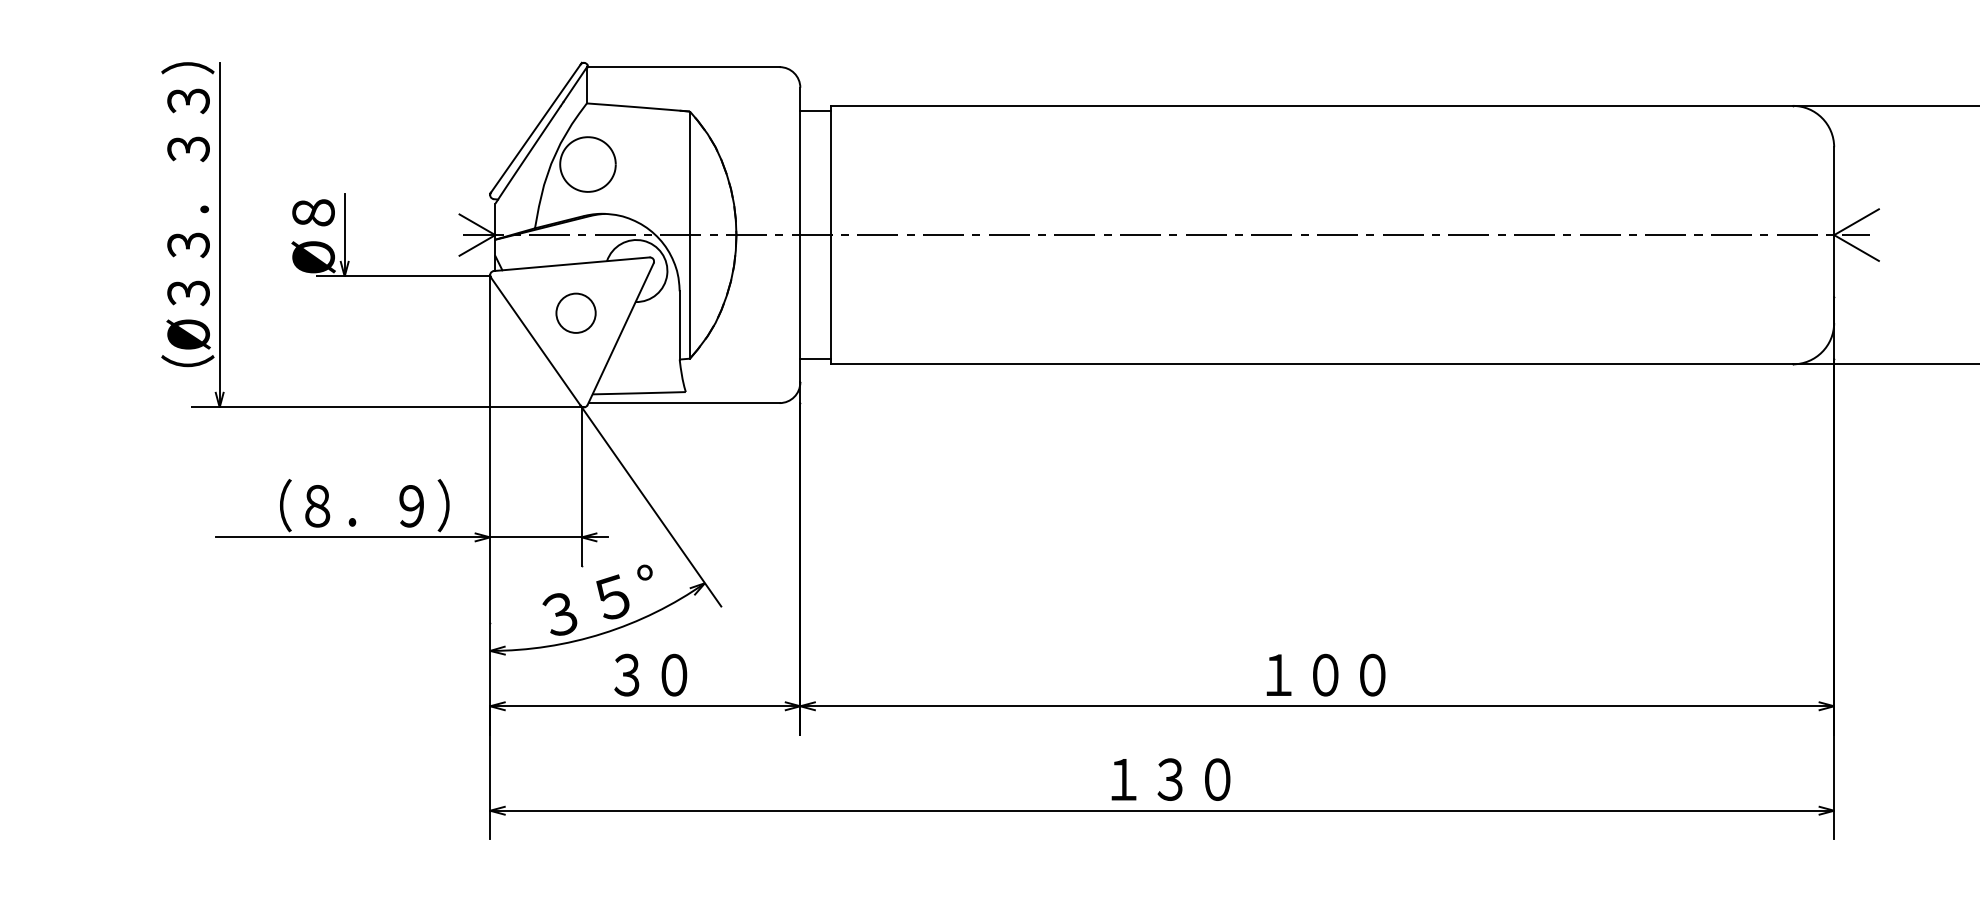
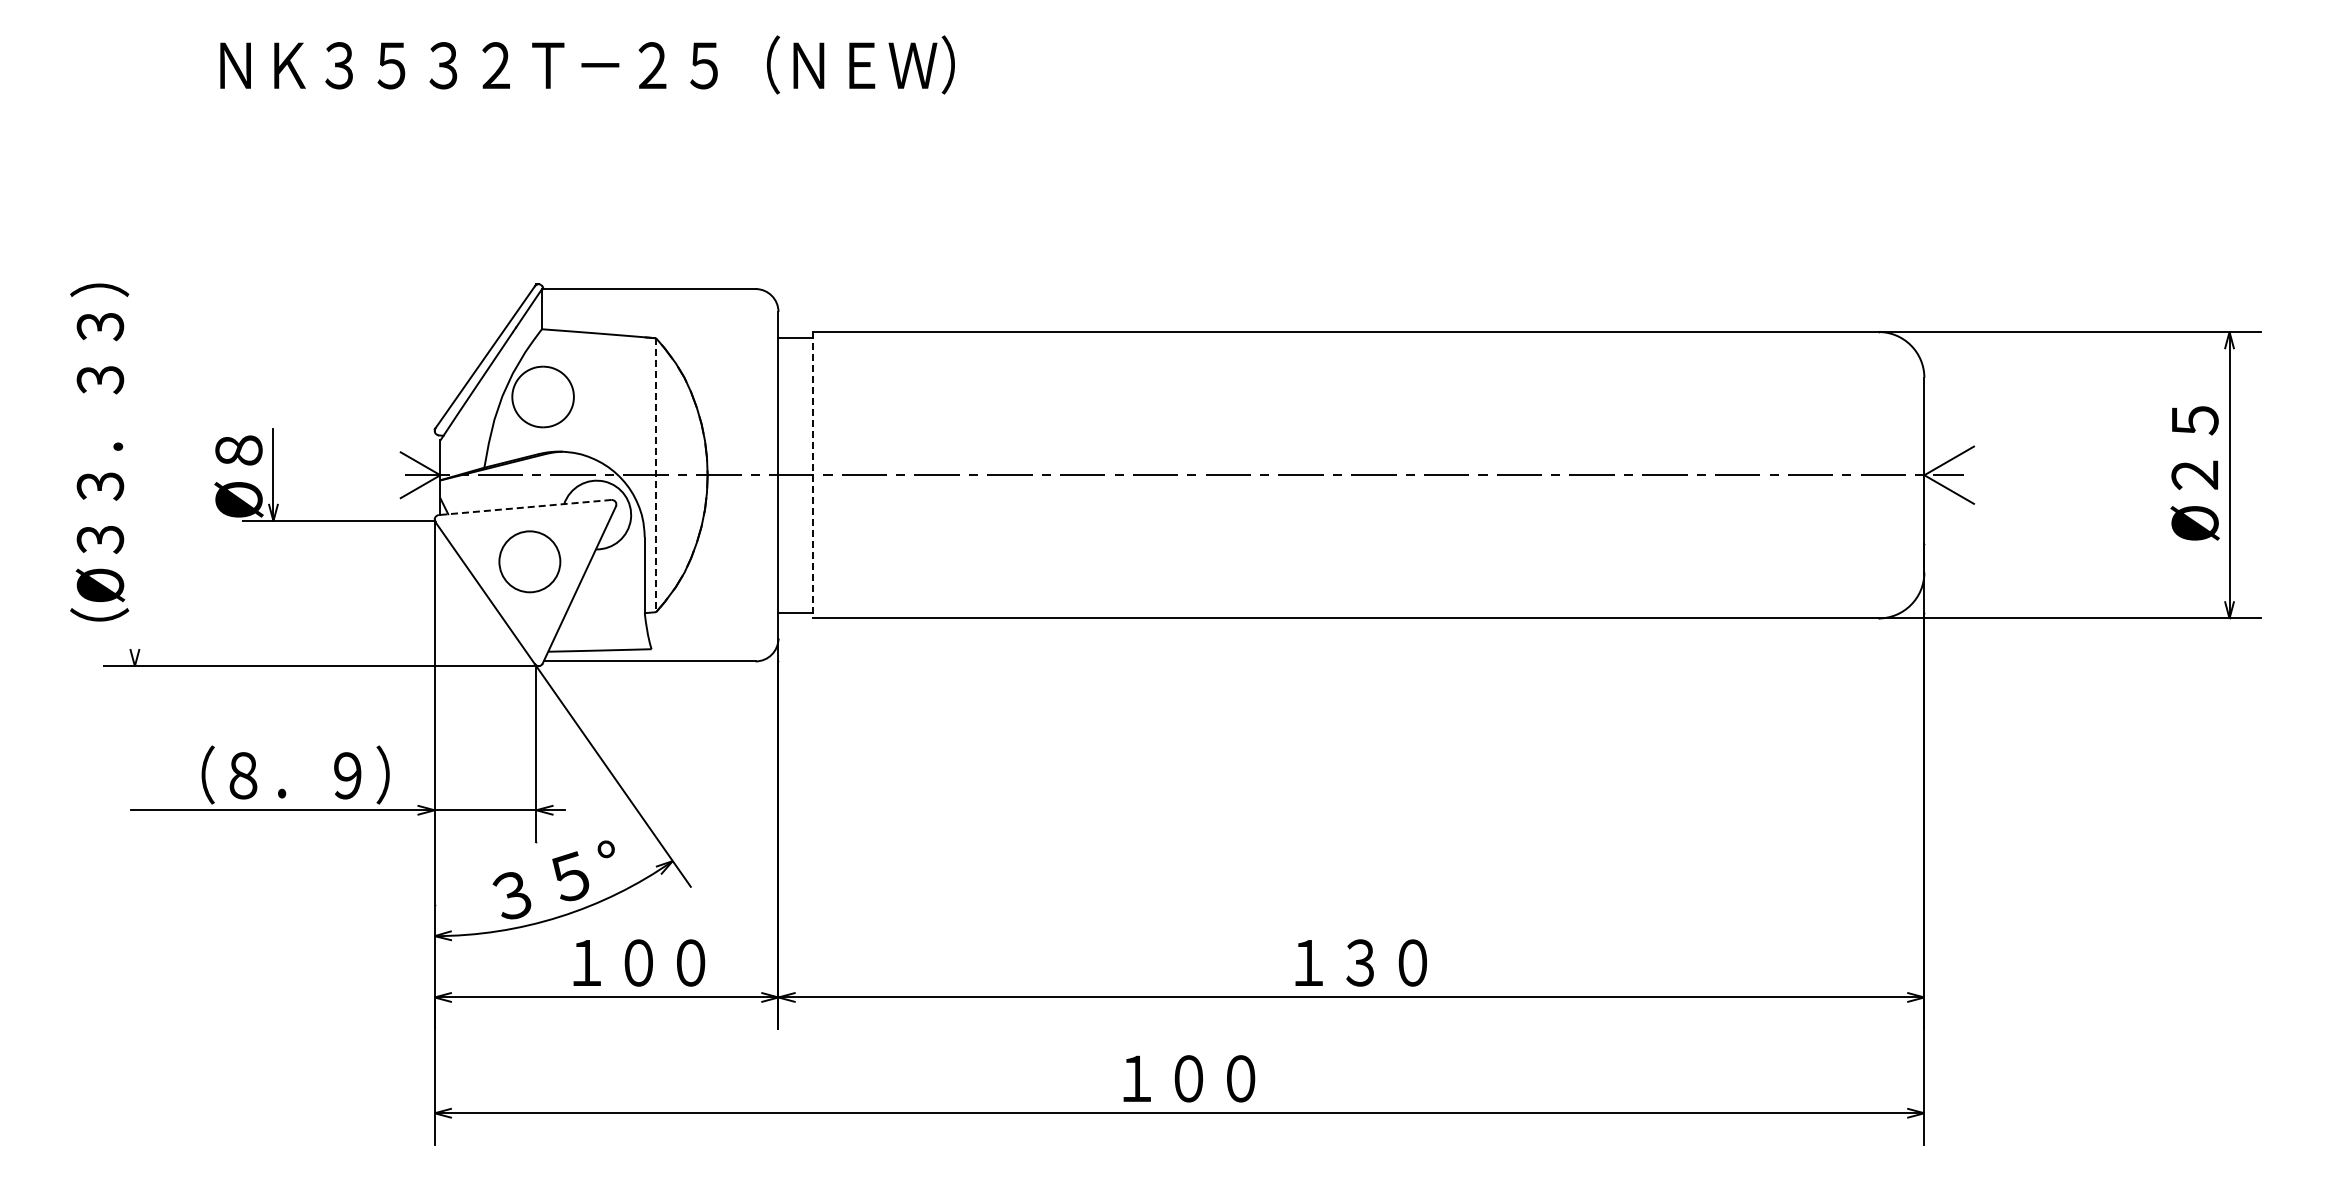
line: (219, 235) -> (134, 475), removed
line: (690, 235) -> (656, 475), solid -> dashed
line: (831, 235) -> (812, 475), solid -> dashed
line: (572, 264) -> (525, 507), solid -> dashed
circle: (575, 312) -> (529, 561), size x1.4
text: (674, 674) -> (638, 962), ３０ -> １００
text: (1325, 674) -> (1360, 962), １００ -> １３０
text: (1170, 779) -> (1188, 1078), １３０ -> １００

